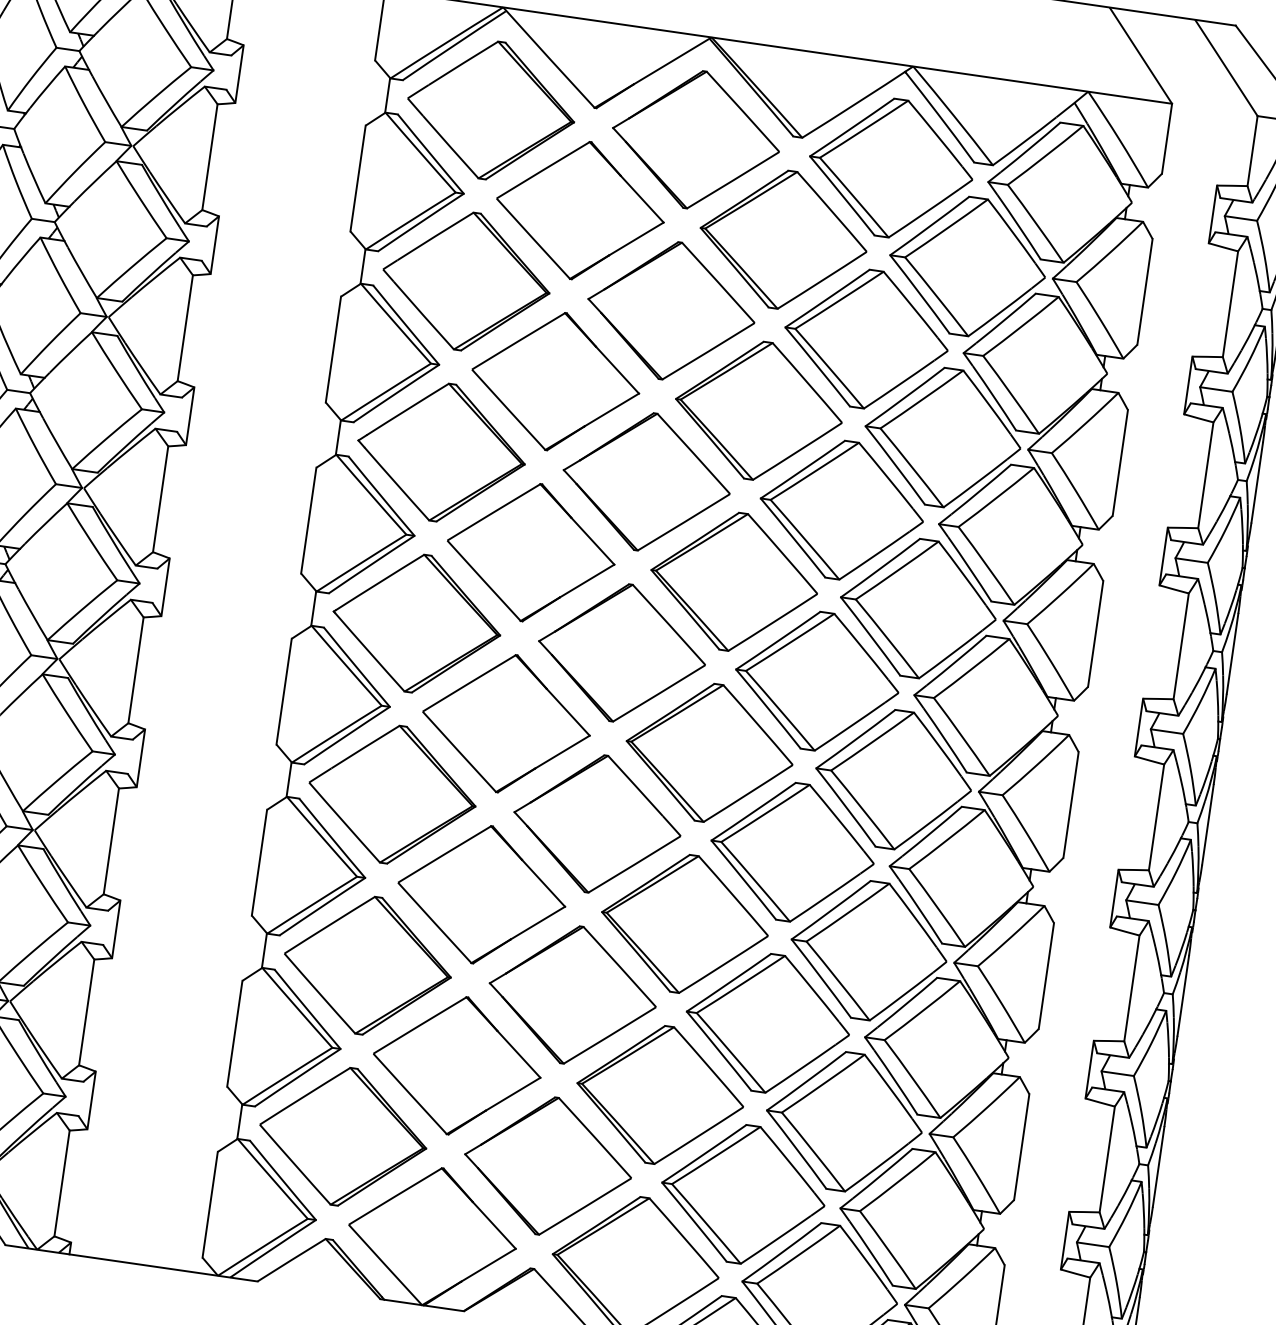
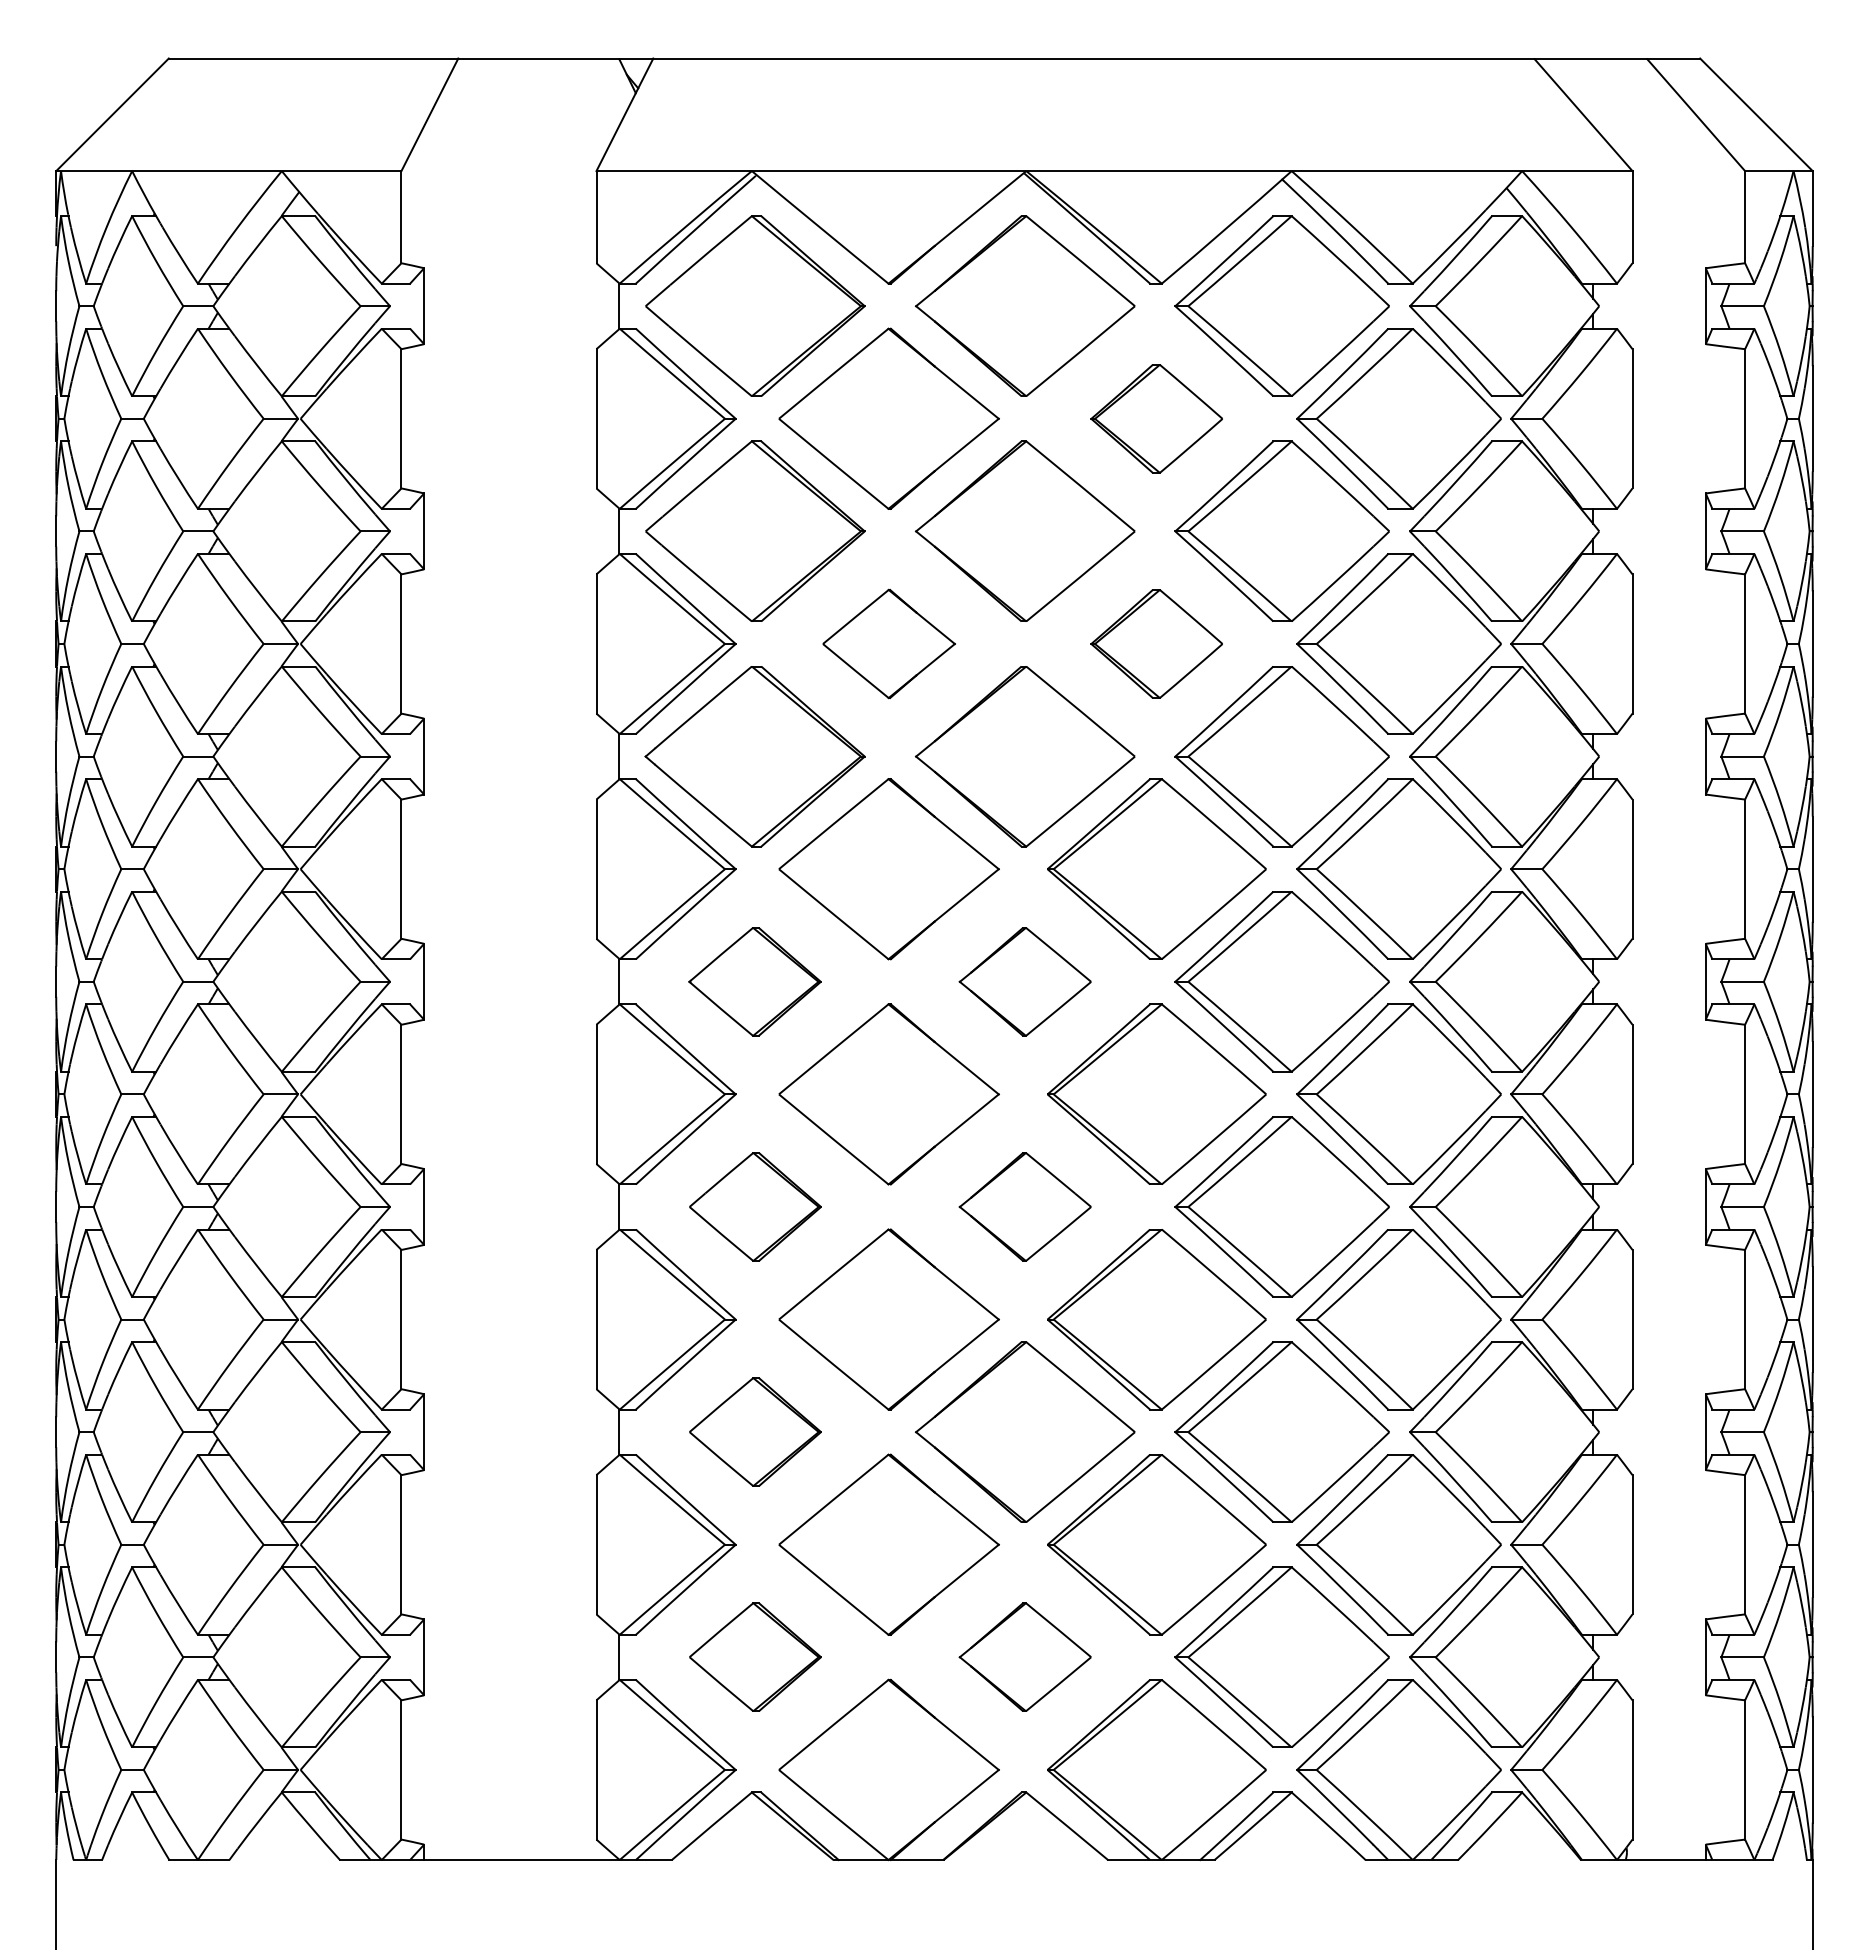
part: (783, 239) -> (1156, 418), size x0.6
part: (555, 381) -> (888, 643), size x0.6
part: (758, 410) -> (1156, 643), size x0.6
part: (416, 623) -> (754, 981), size x0.6
part: (622, 652) -> (1025, 981), size x0.6
part: (392, 794) -> (755, 1206), size x0.6
part: (597, 823) -> (1025, 1206), size x0.6
part: (368, 965) -> (755, 1431), size x0.6
part: (343, 1136) -> (755, 1656), size x0.6
part: (548, 1165) -> (1025, 1656), size x0.6

